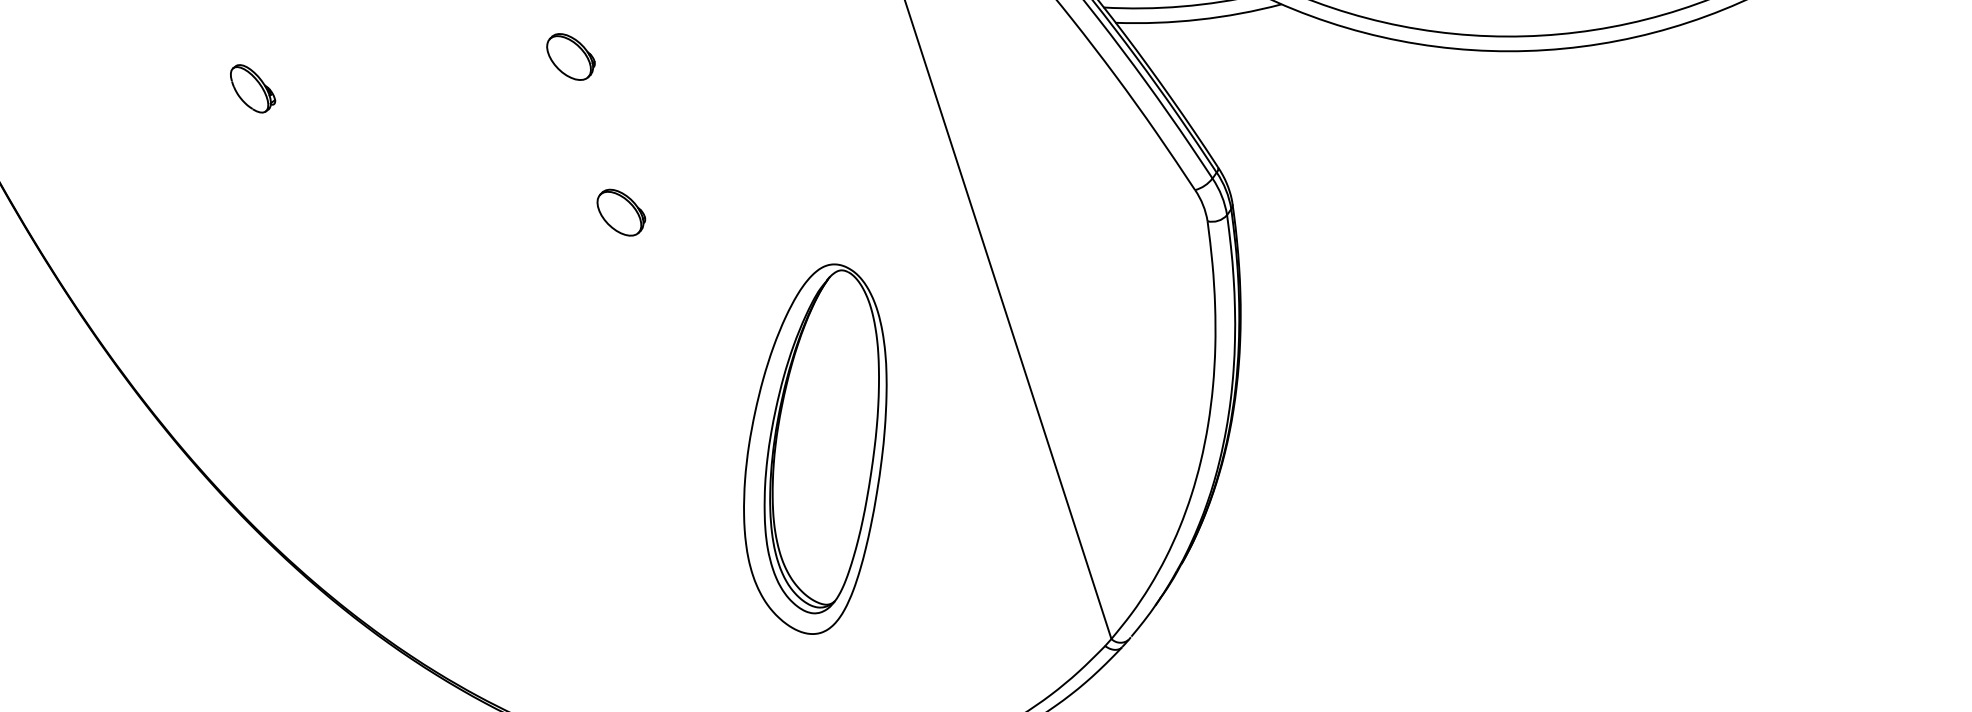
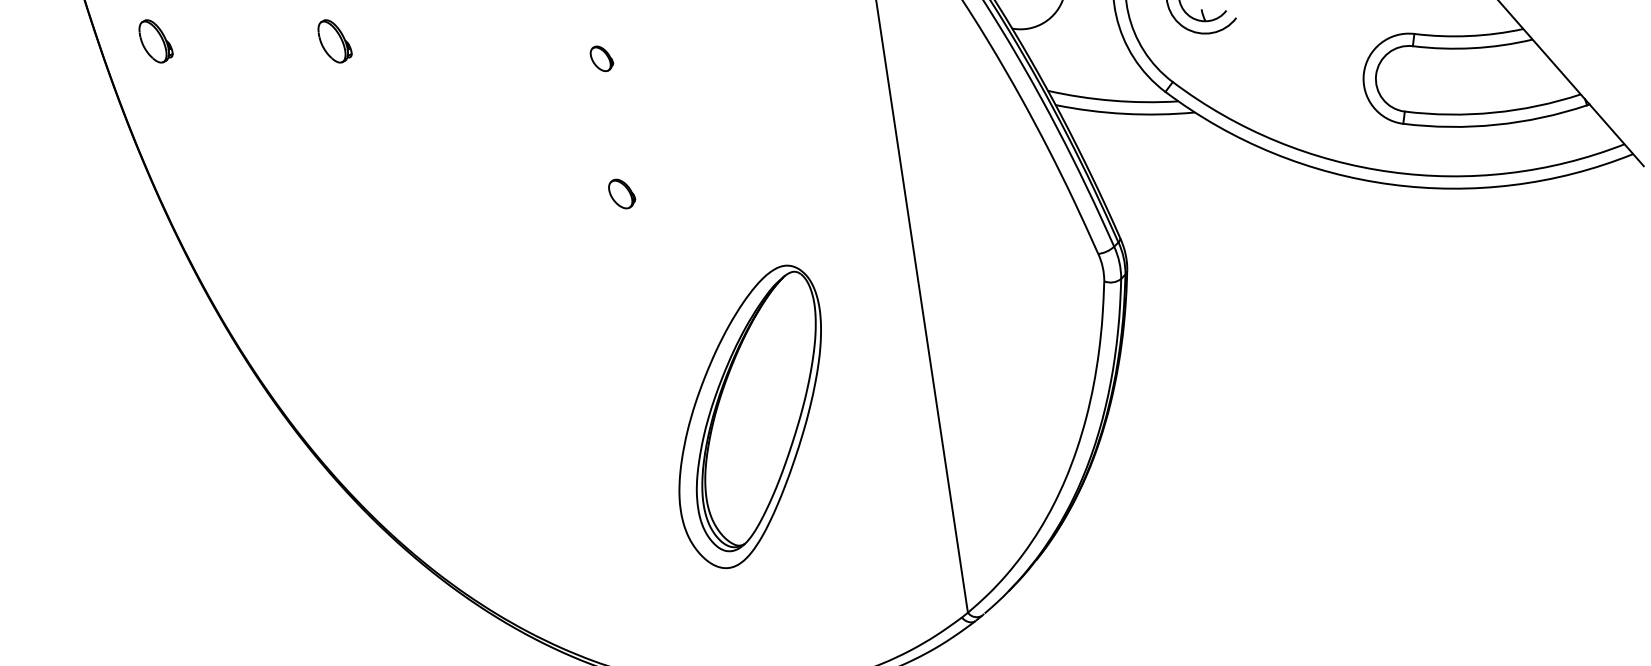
part: (570, 56) -> (601, 58), size x0.6
part: (41, 123) -> (155, 41), added
part: (620, 211) -> (621, 193), size x0.7

